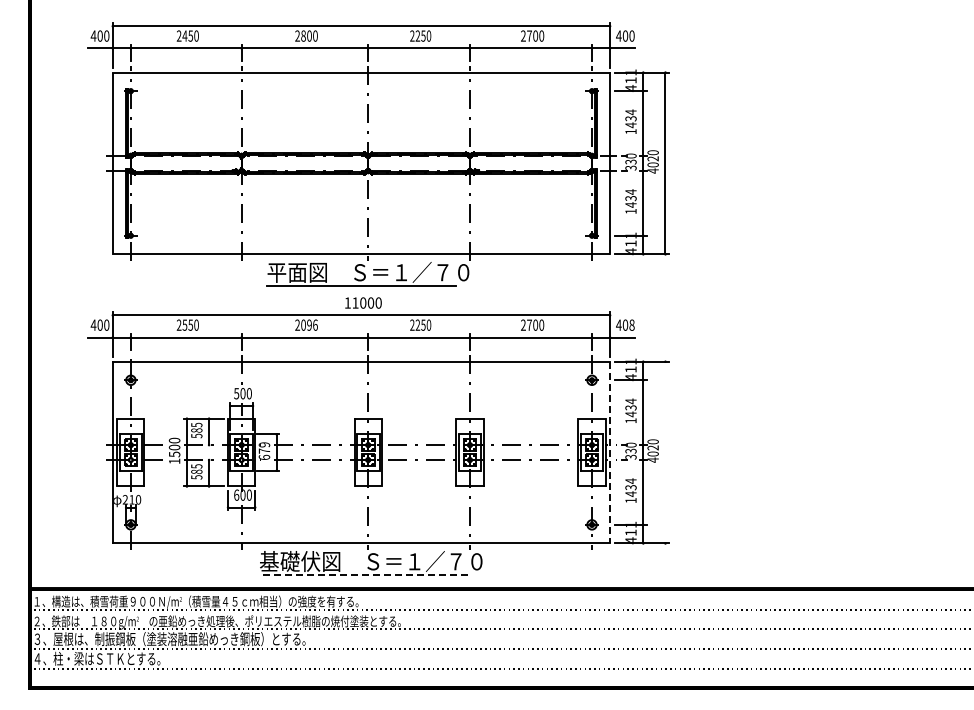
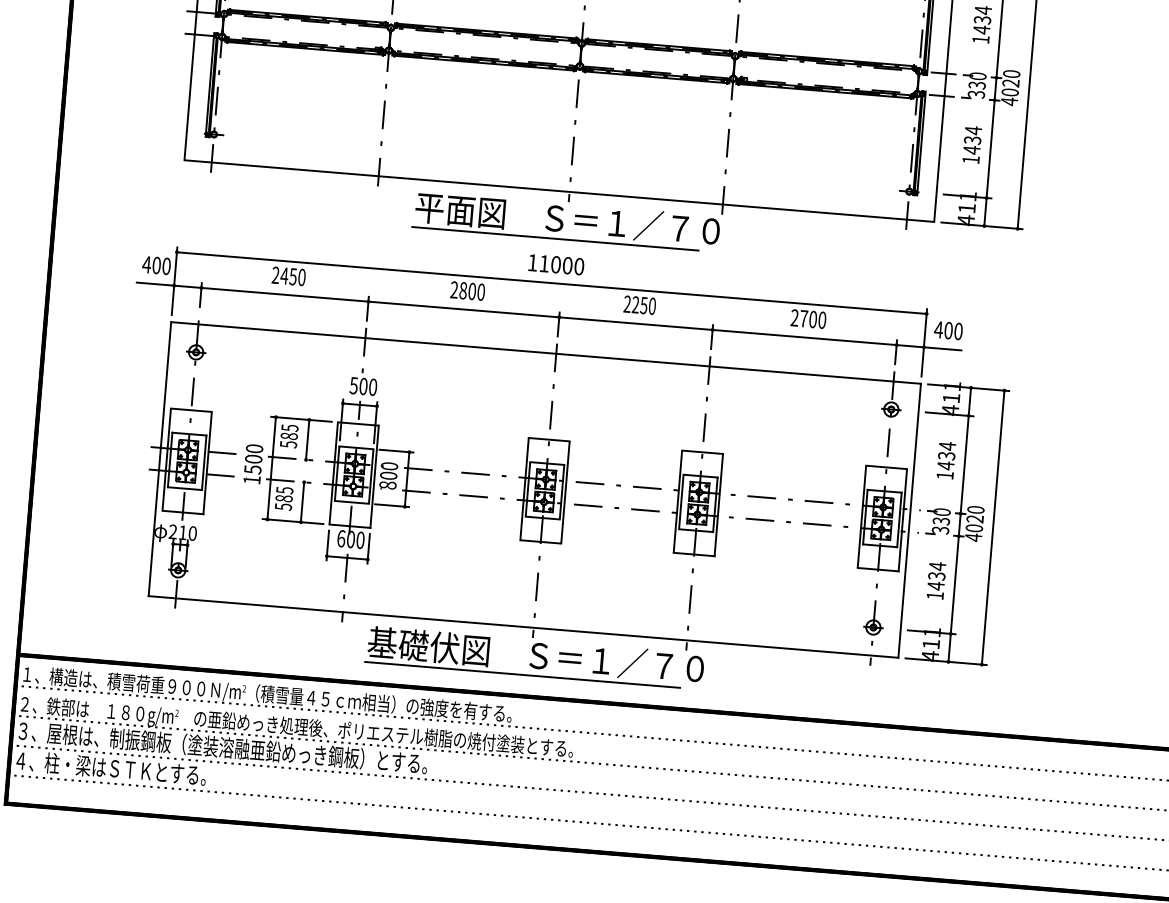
text: (184, 324) -> (283, 274), 2550 -> 2450
text: (309, 324) -> (472, 290), 2096 -> 2800
text: (631, 325) -> (957, 331), 408 -> 400
text: (264, 451) -> (388, 476), 679 -> 800
line: (610, 452) -> (910, 520), dashed -> solid
line: (665, 452) -> (993, 527), added
line: (362, 575) -> (521, 675), dashed -> solid

